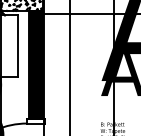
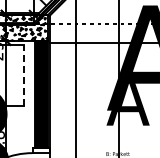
line: (18, 45) -> (23, 75), solid -> dashed

